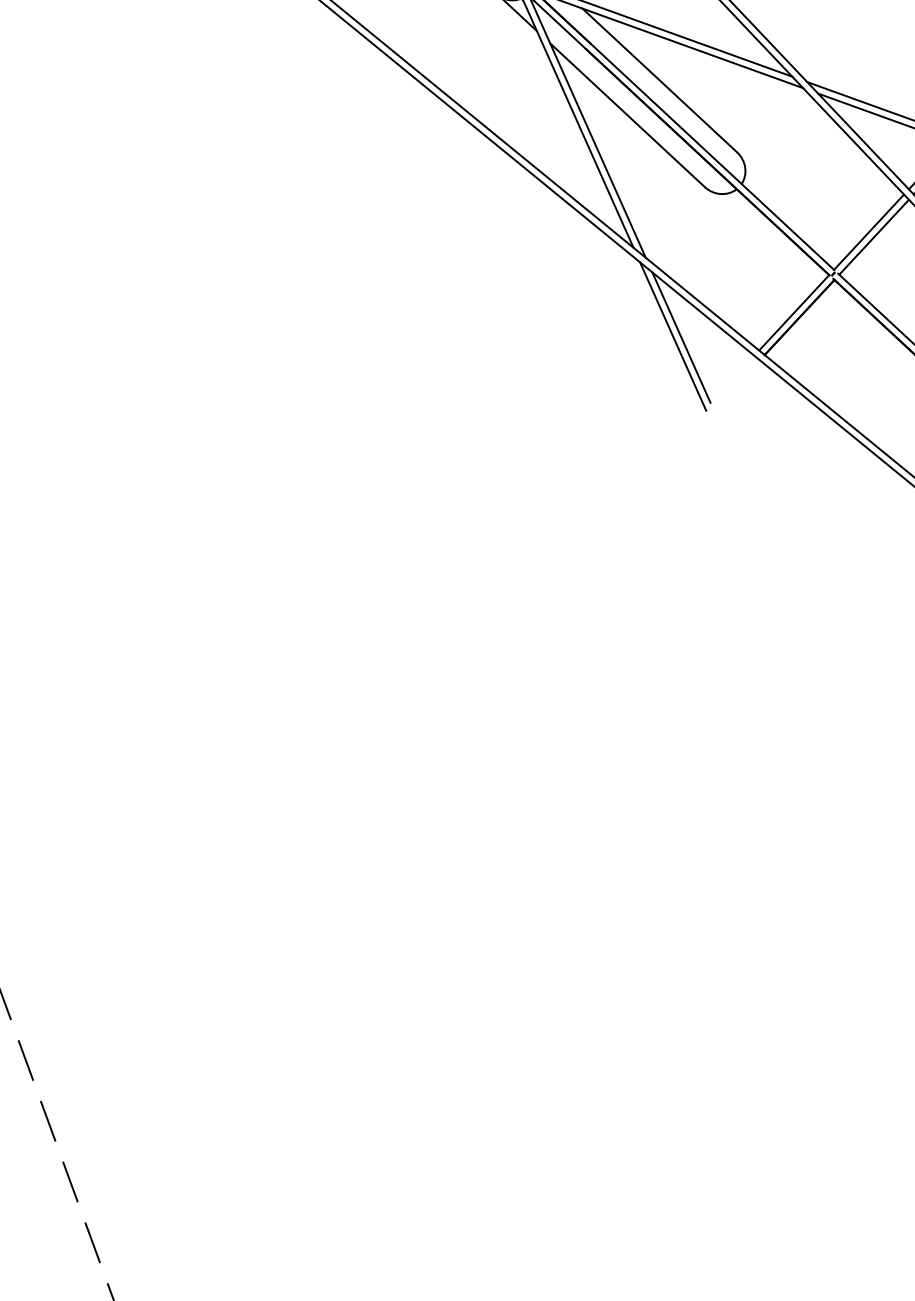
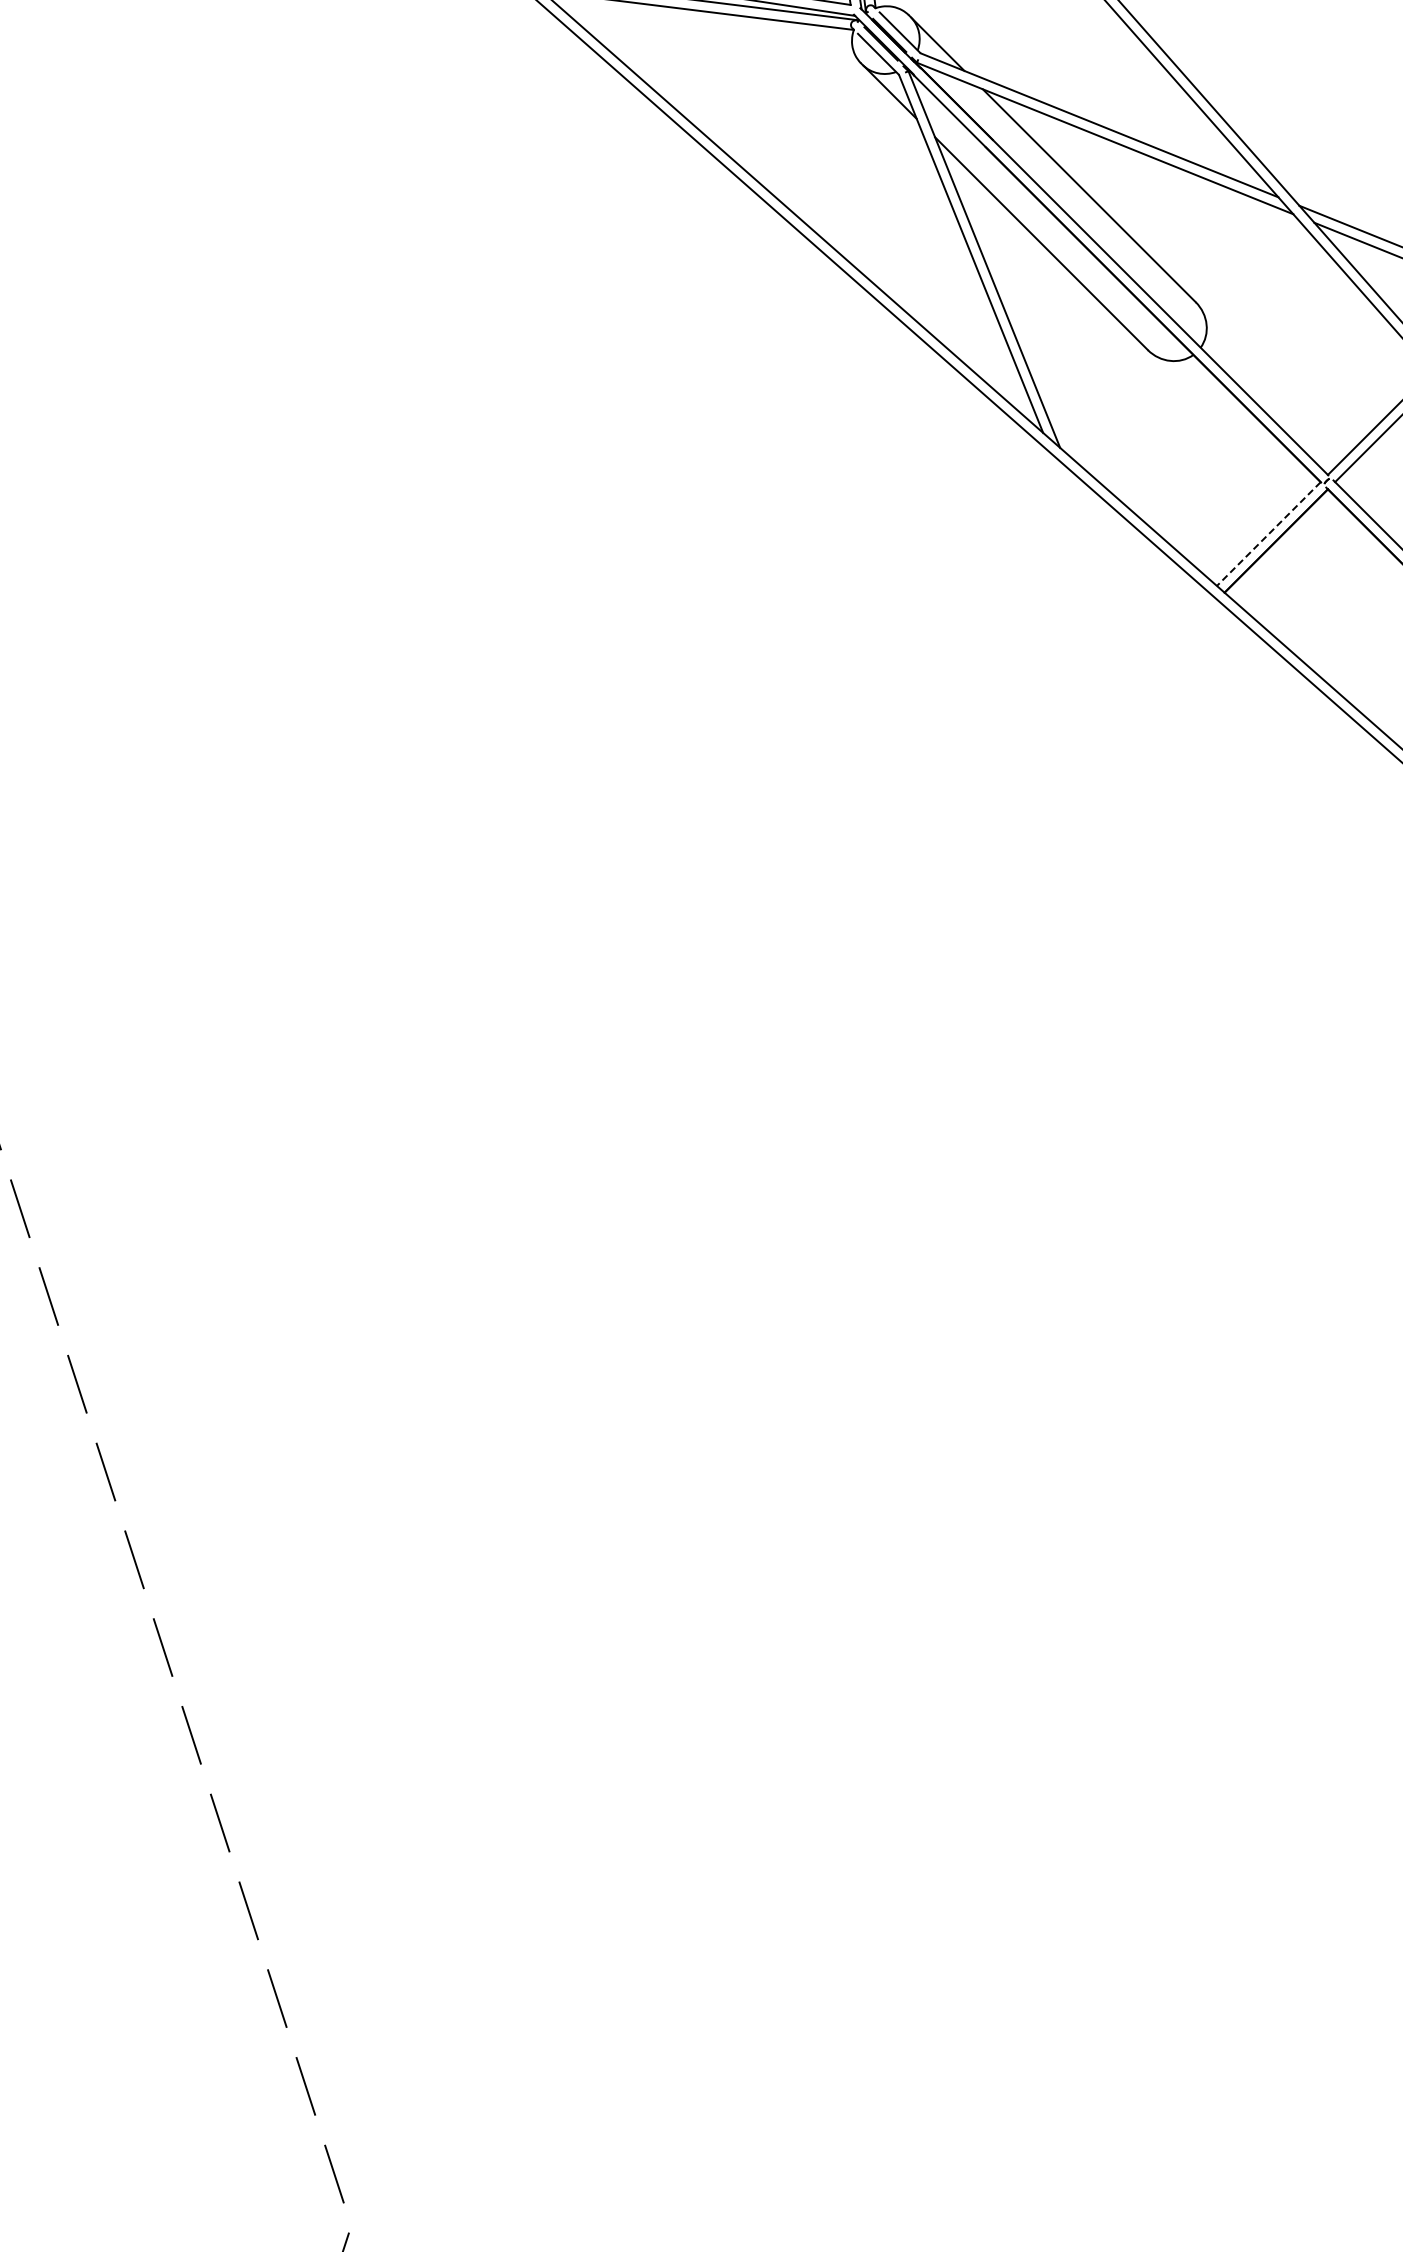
line: (793, 313) -> (1268, 534), solid -> dashed
line: (672, 336) -> (1094, 561), removed
line: (681, 337) -> (1106, 563), removed

